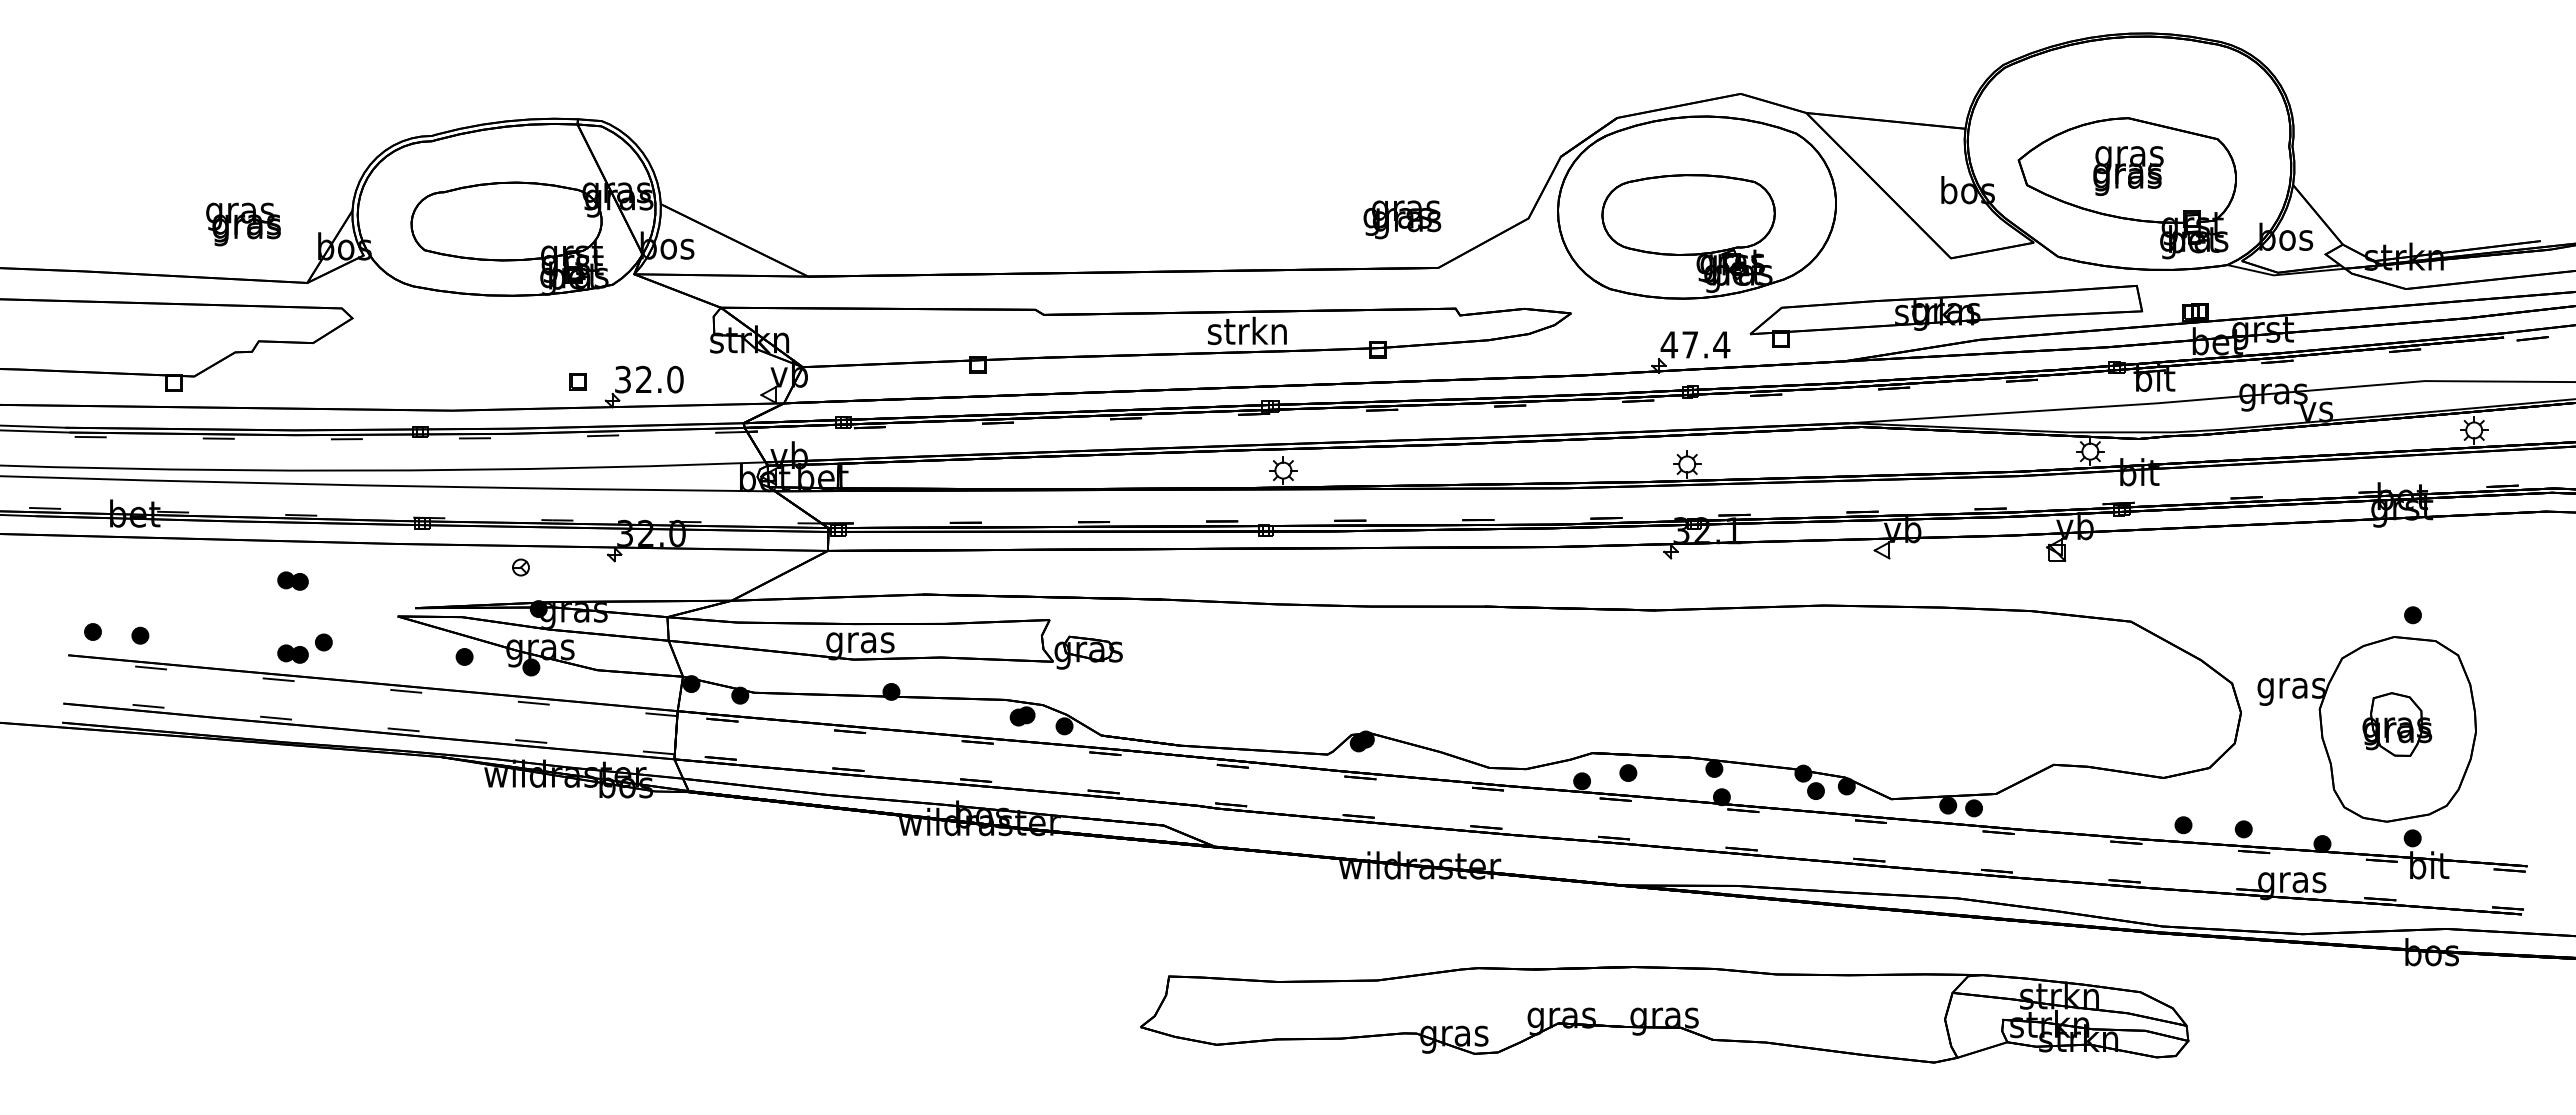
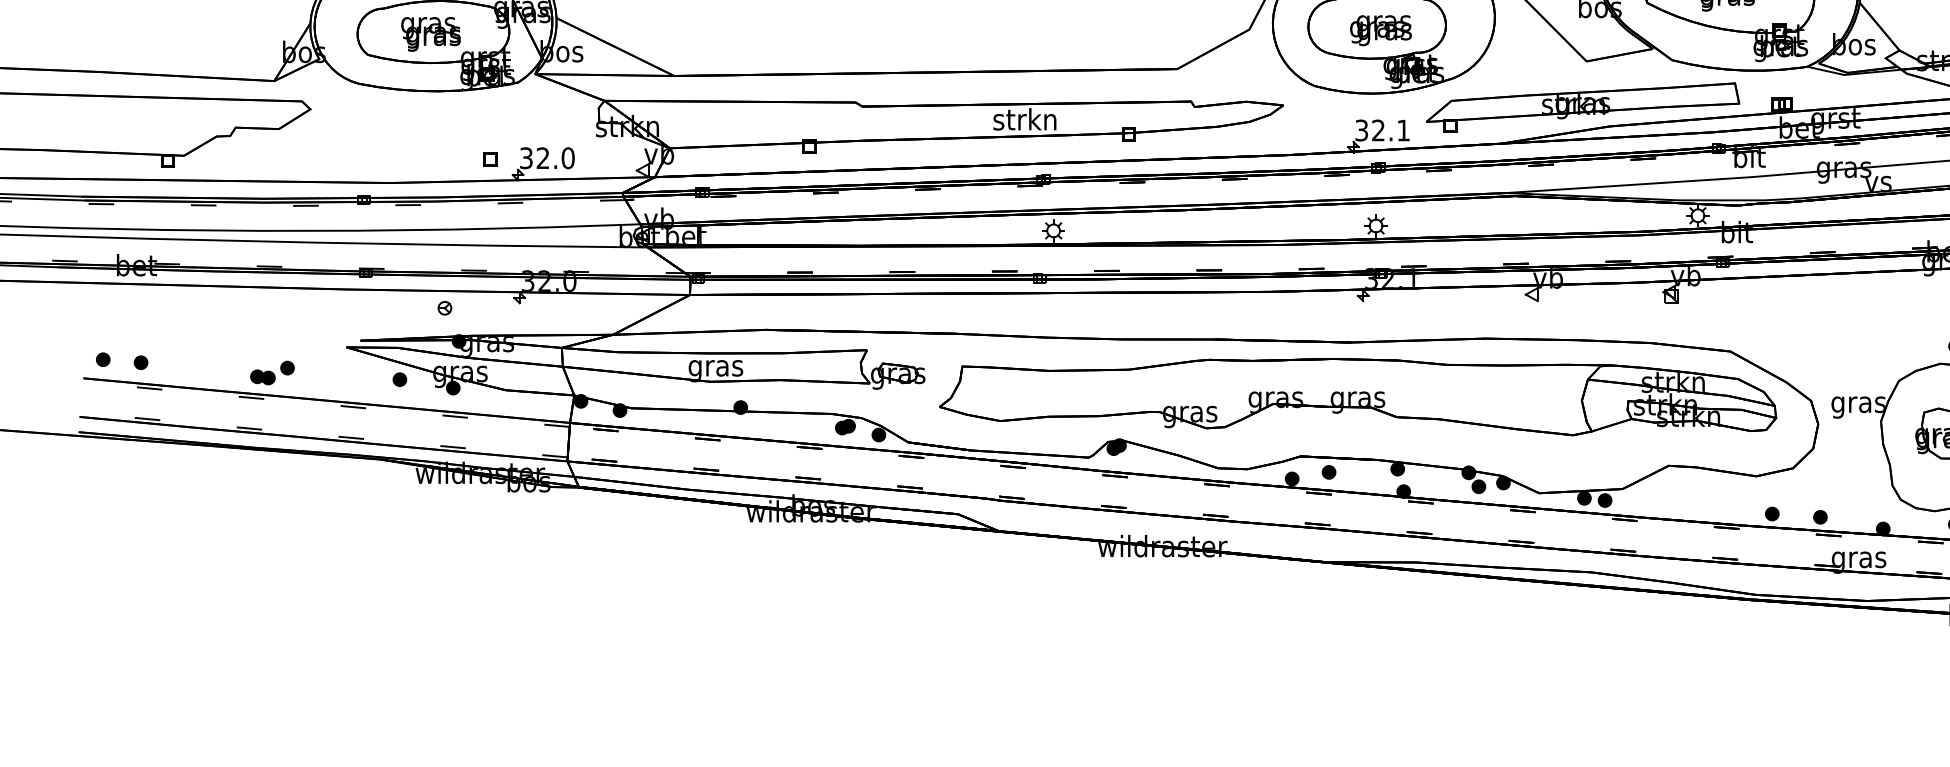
text: (1402, 219) -> (1381, 30), moved
text: (243, 224) -> (430, 34), moved
text: (1695, 344) -> (1382, 130), 47.4 -> 32.1
part: (292, 580) -> (262, 318), removed
part: (1664, 1014) -> (1357, 396), moved

